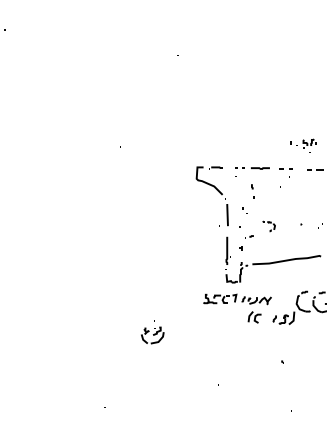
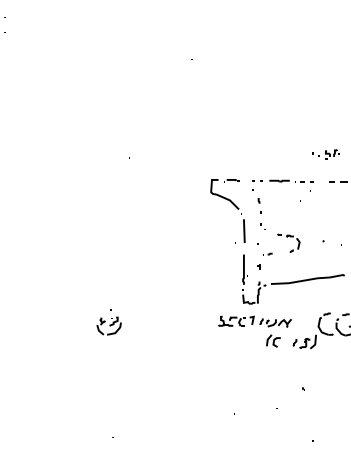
part: (252, 191) -> (259, 205), moved
part: (268, 226) -> (288, 243), size x1.67
part: (152, 332) -> (108, 322), moved

